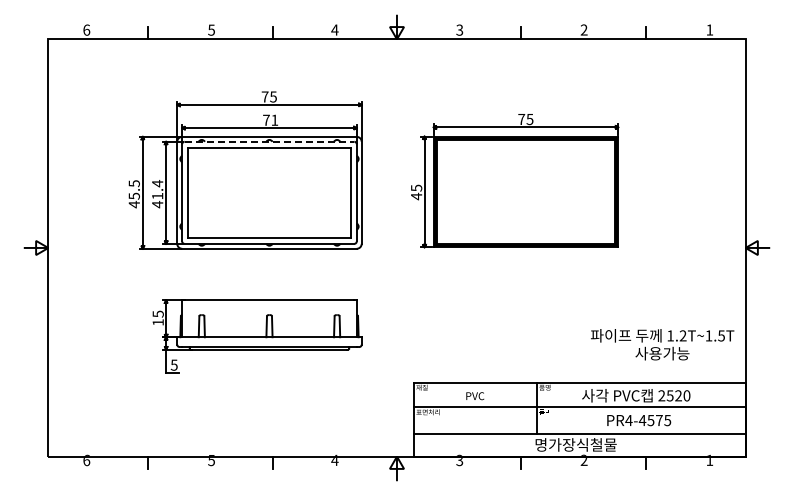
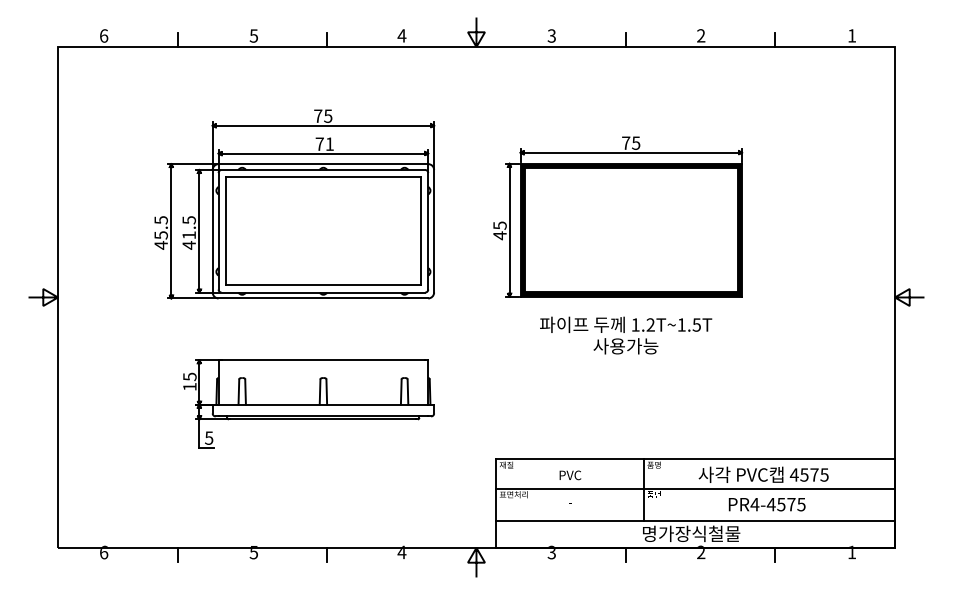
line: (269, 141) -> (323, 169), dashed -> solid
text: (157, 183) -> (189, 220), 41.4 -> 41.5
text: (662, 344) -> (625, 335), moved
text: (674, 395) -> (809, 474), 2520 -> 4575

